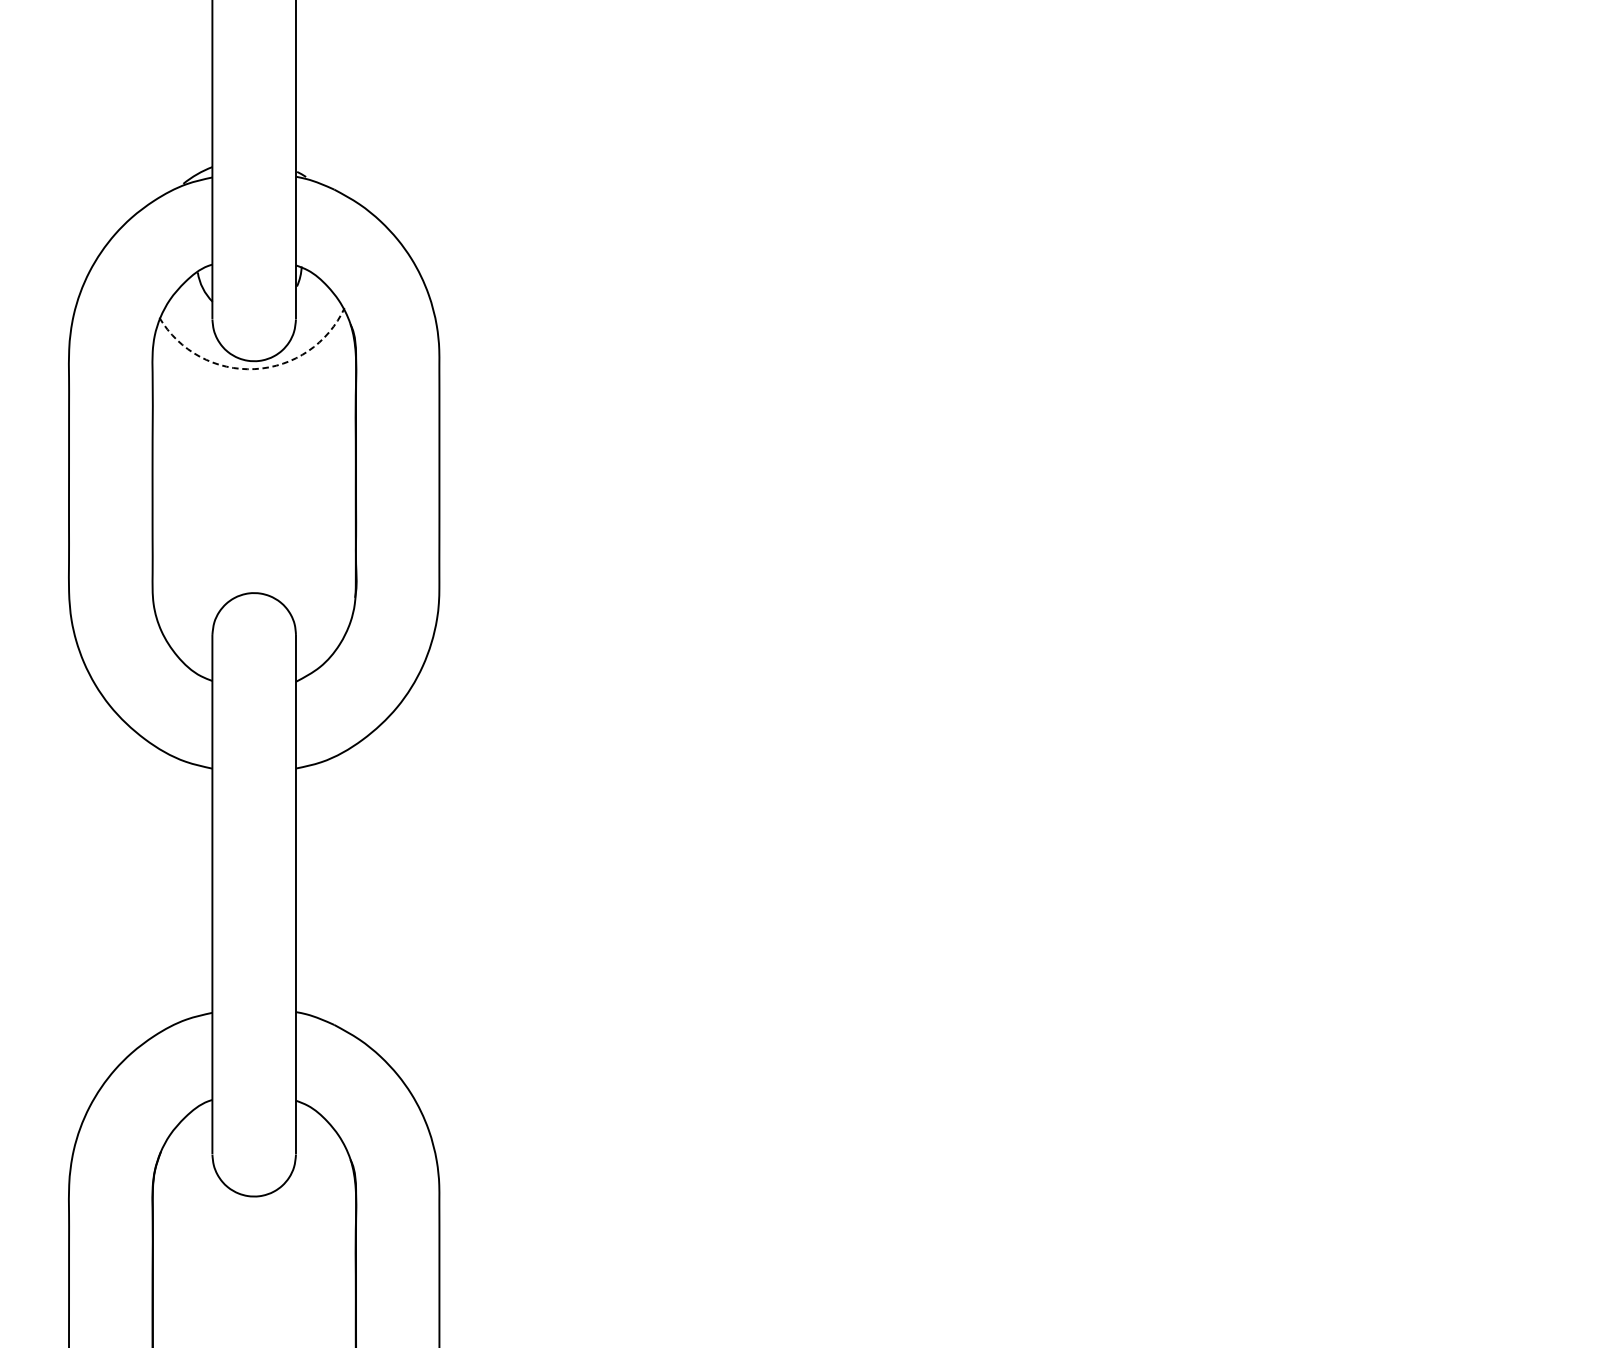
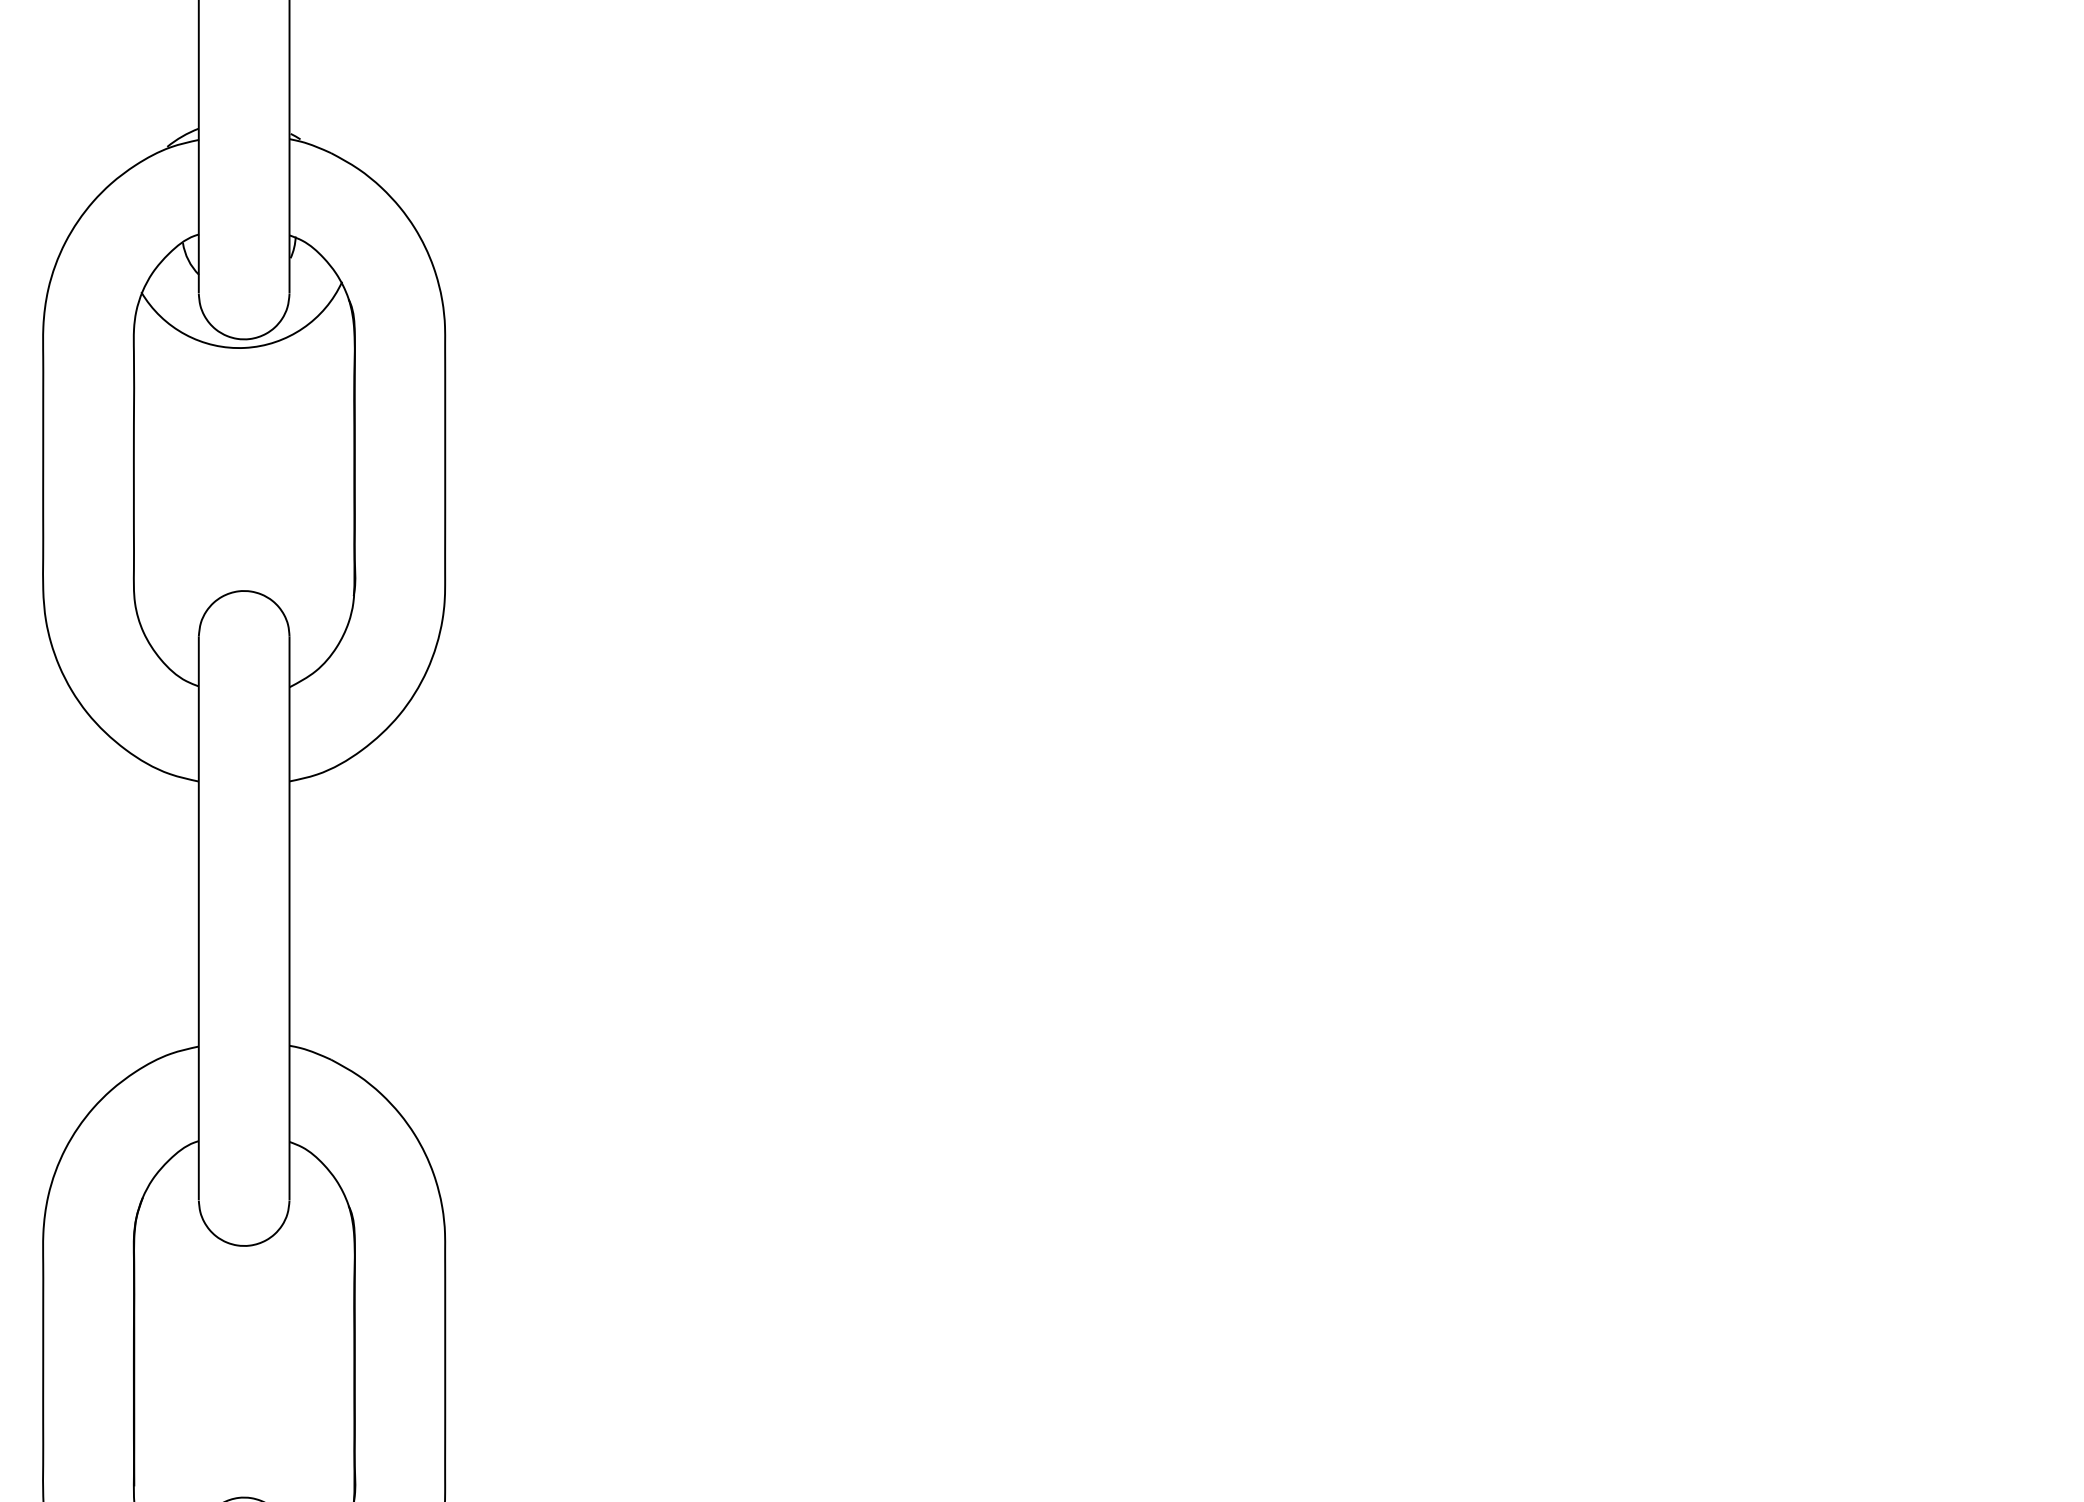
arc: (254, 368) -> (244, 347), dashed -> solid

